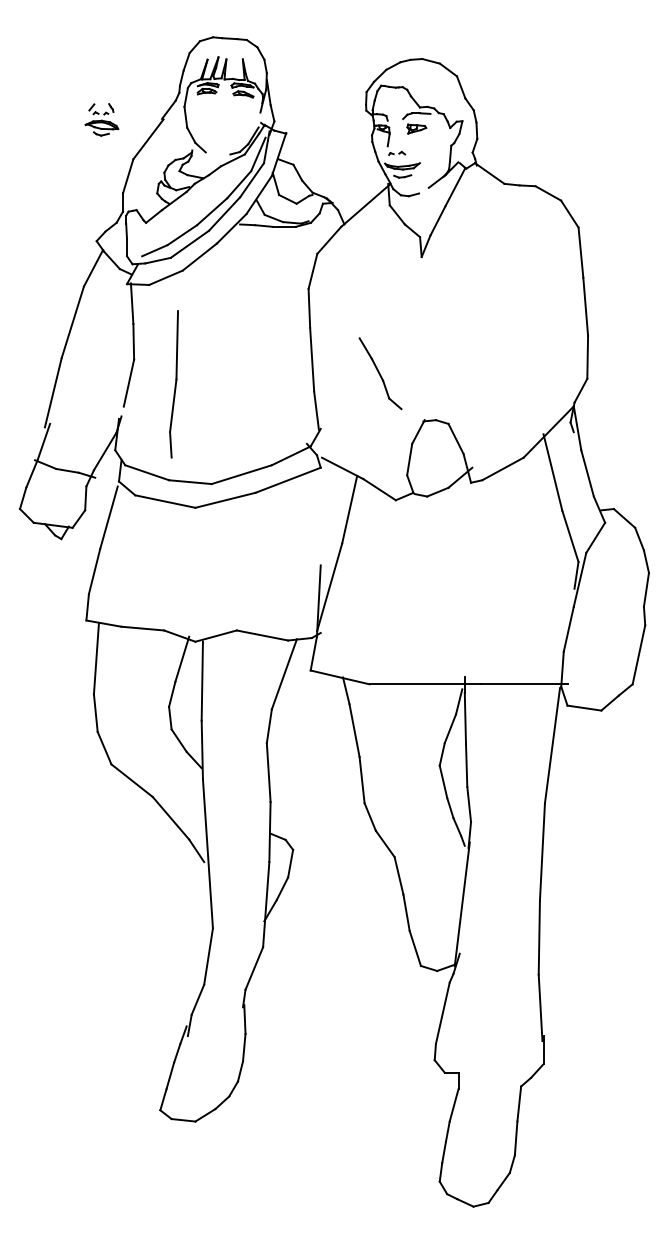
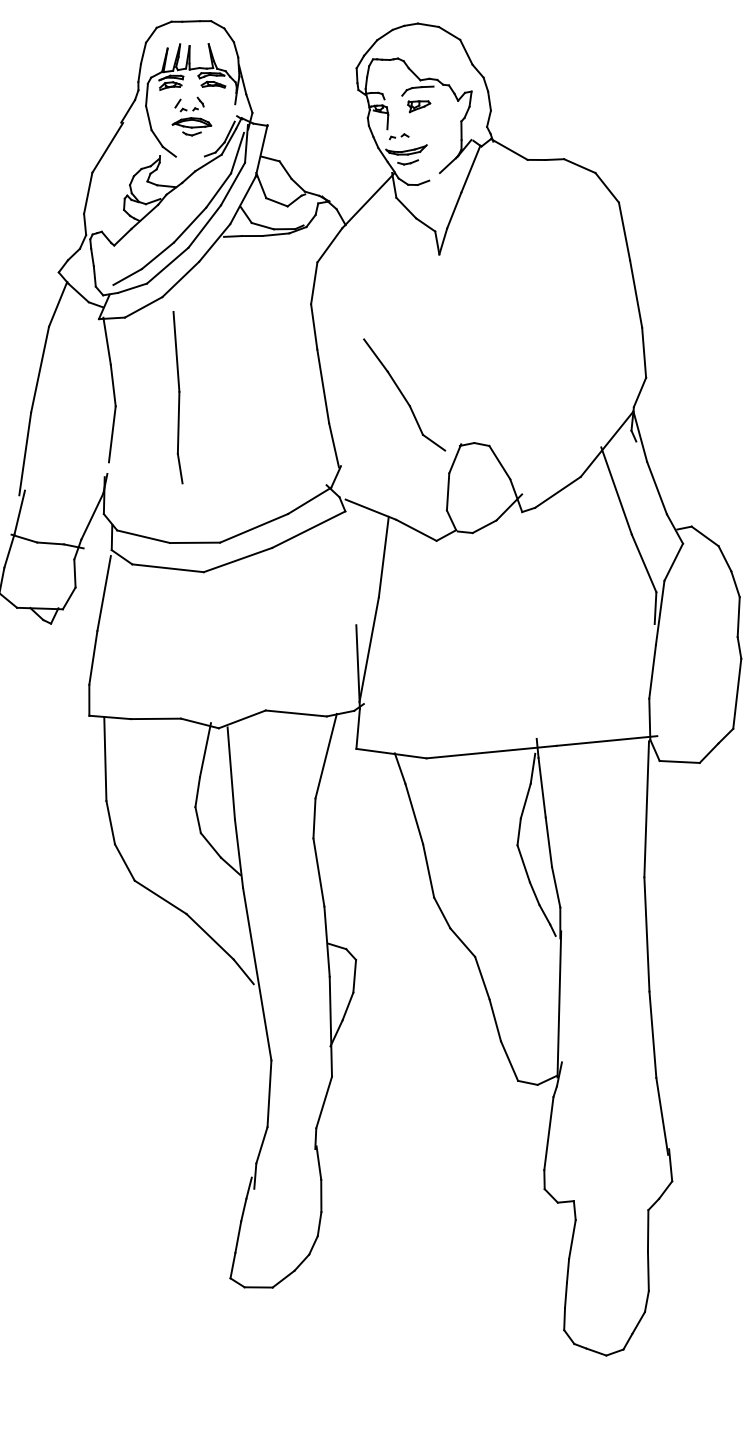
part: (101, 119) -> (190, 116), moved
part: (380, 373) -> (404, 394), size x1.43
part: (173, 384) -> (176, 397), moved

